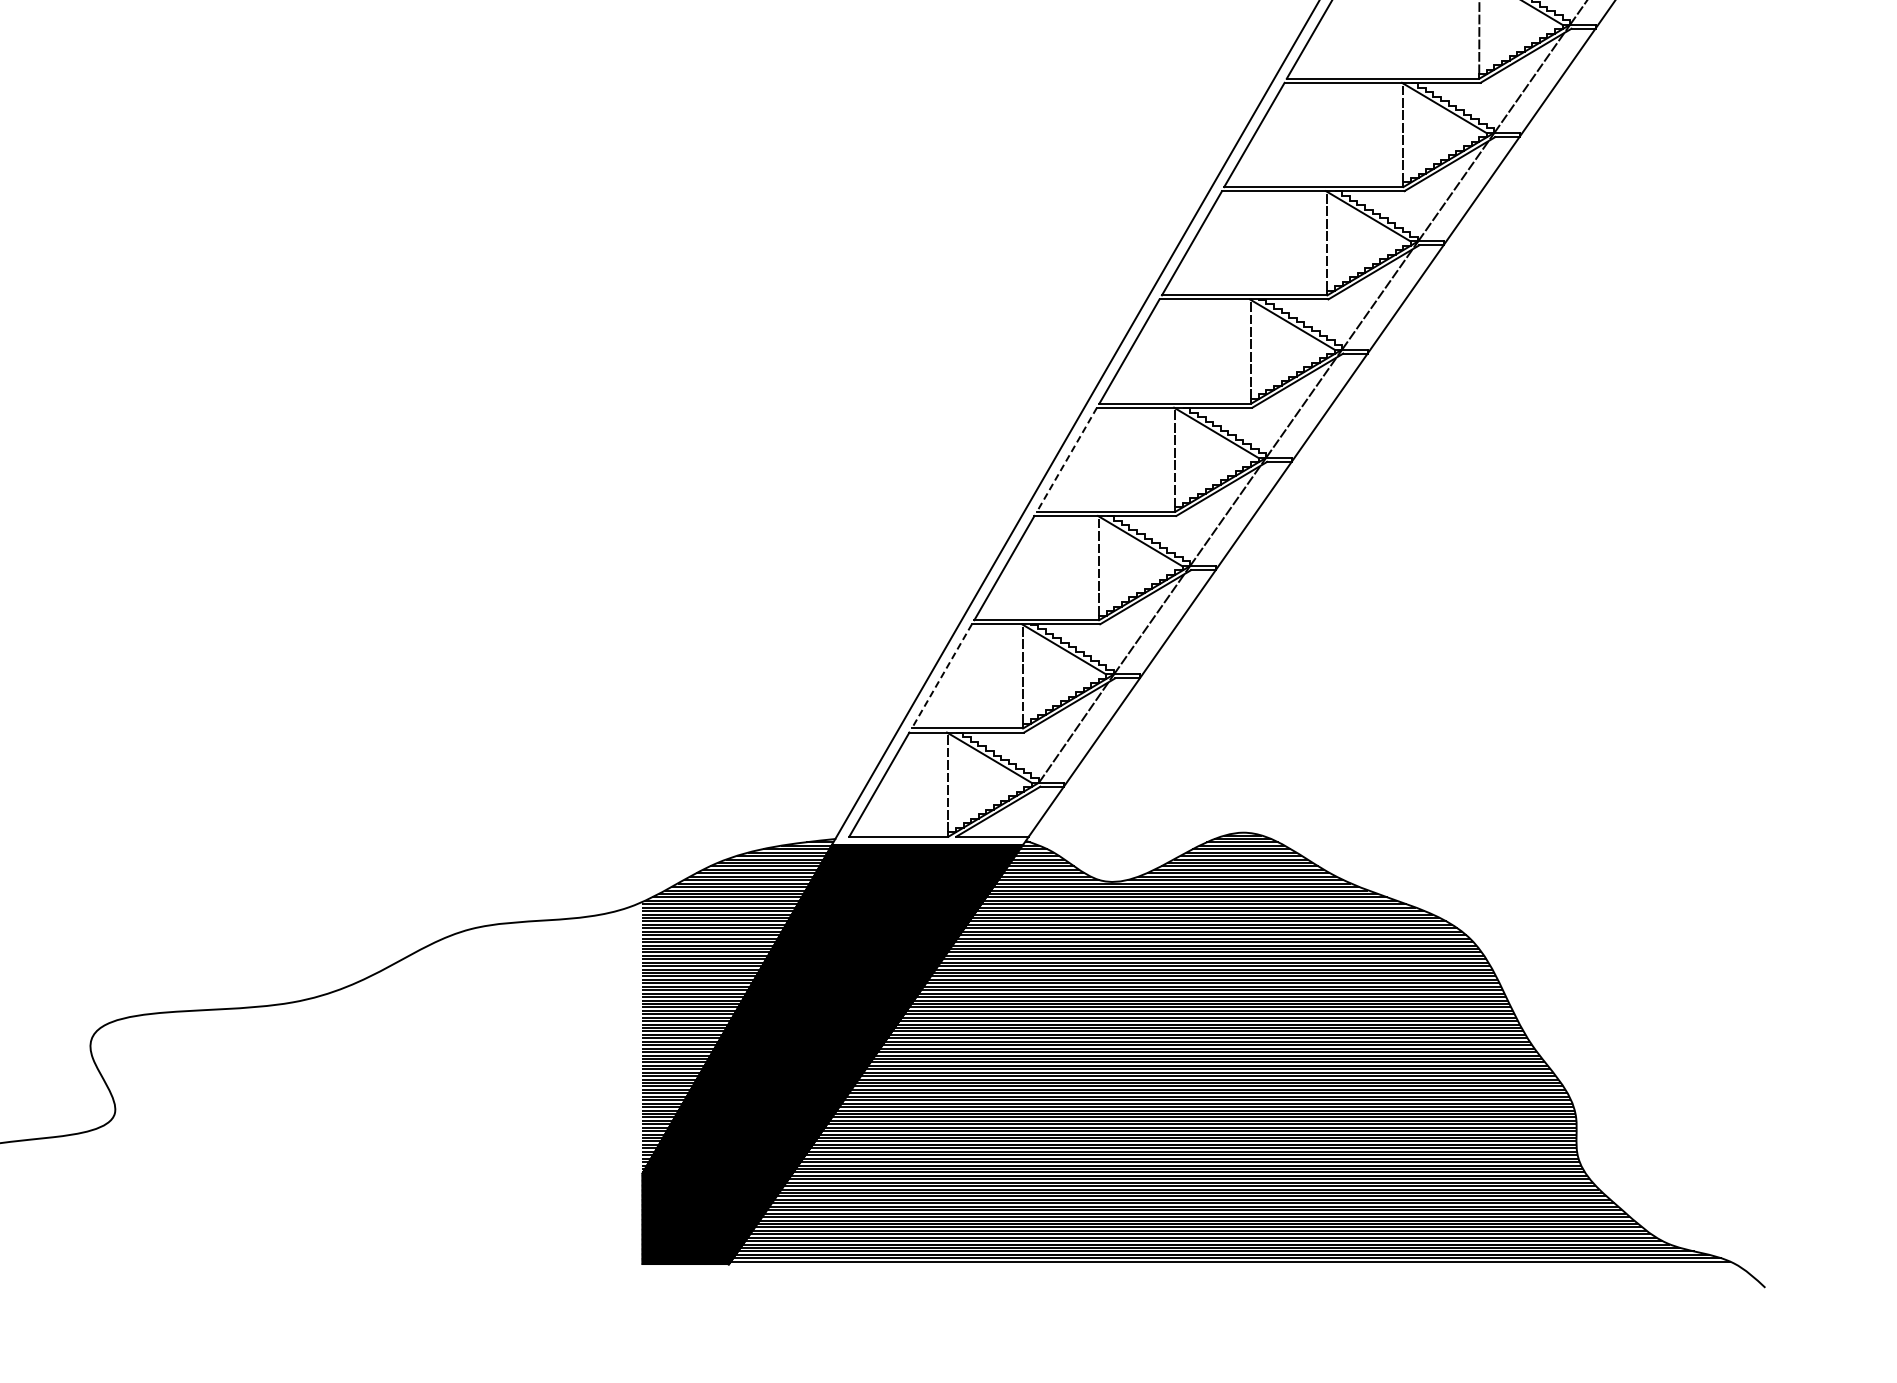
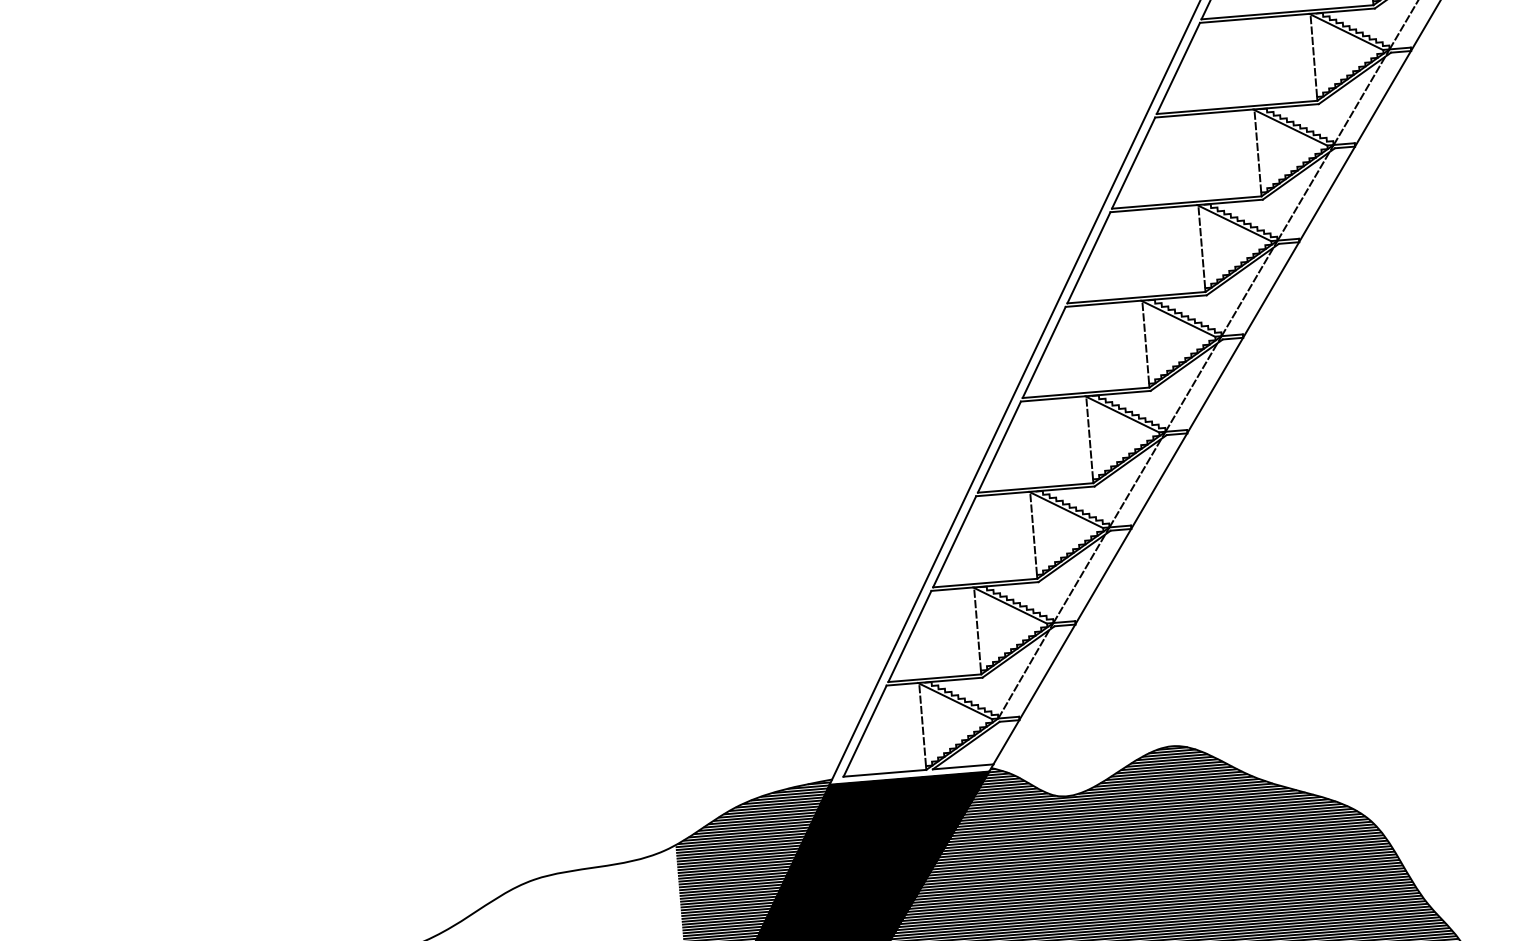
line: (1066, 460) -> (999, 447), dashed -> solid
line: (941, 676) -> (909, 636), dashed -> solid

